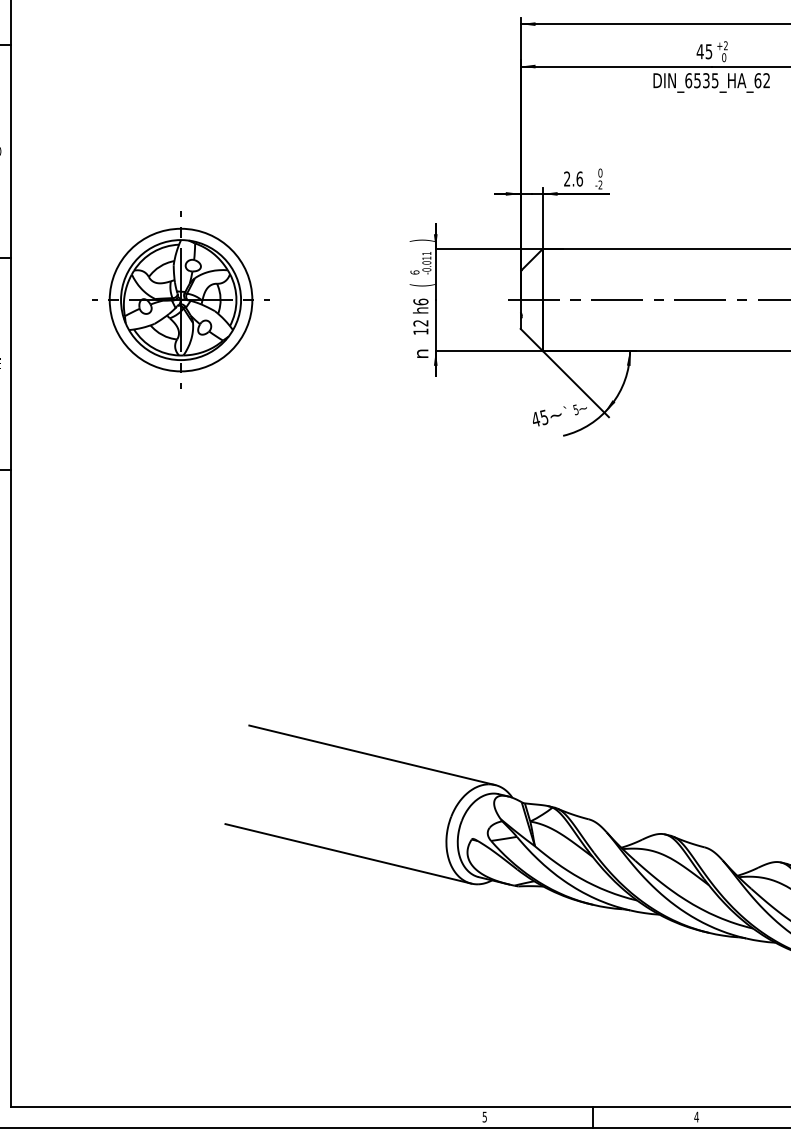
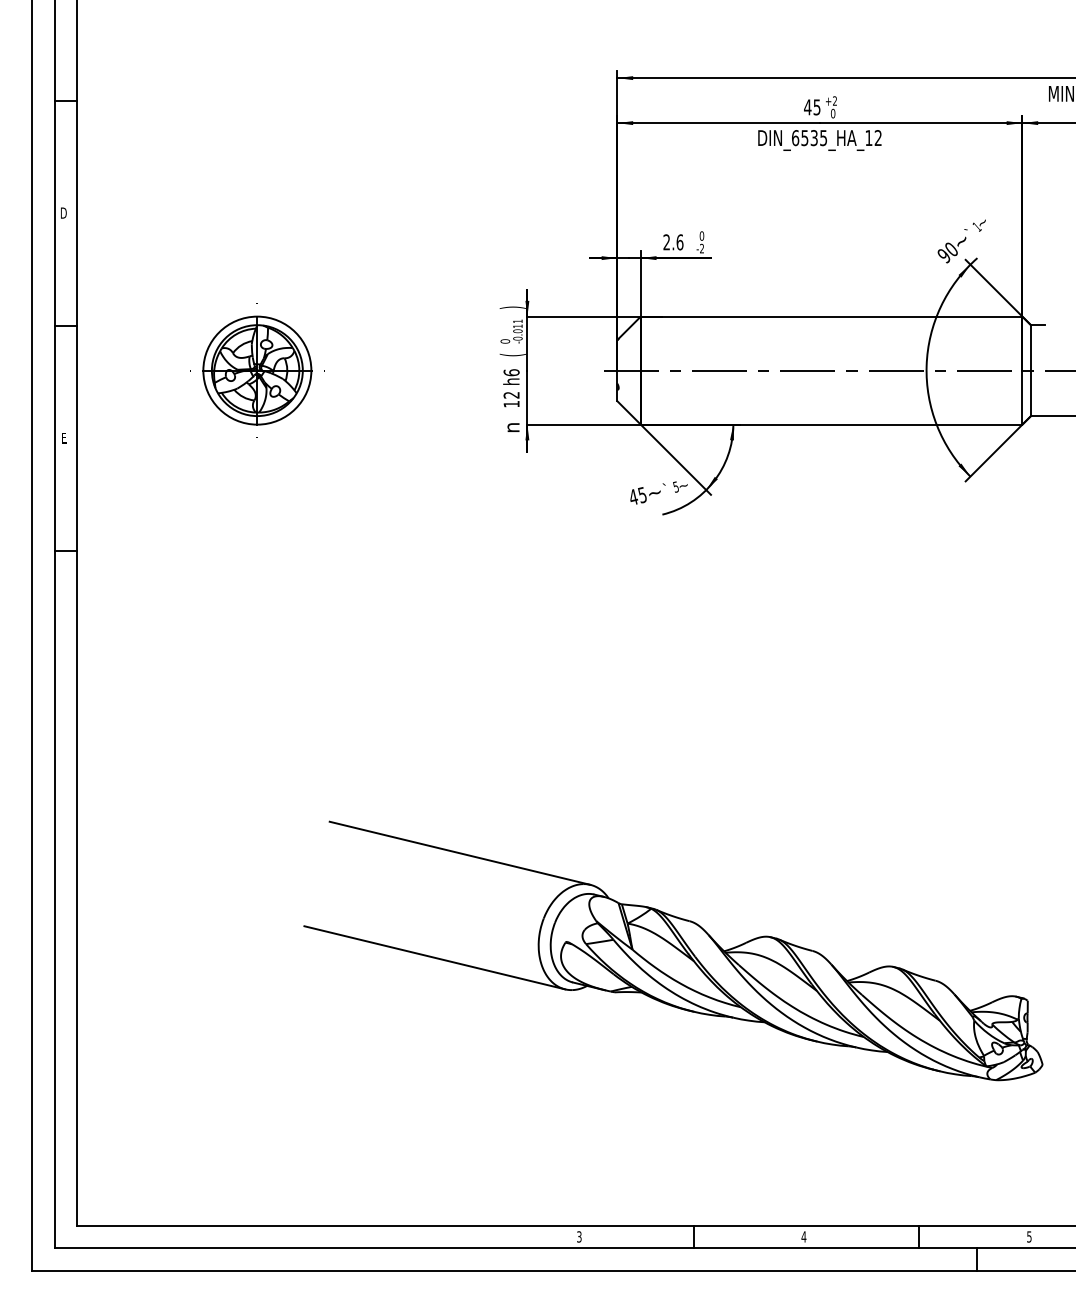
text: (757, 81) -> (868, 138), DIN_6535_HA_62 -> DIN_6535_HA_12
text: (414, 272) -> (504, 341), 6 -> 0
part: (181, 299) -> (257, 370), size x0.71
text: (484, 1115) -> (579, 1235), 5 -> 3

